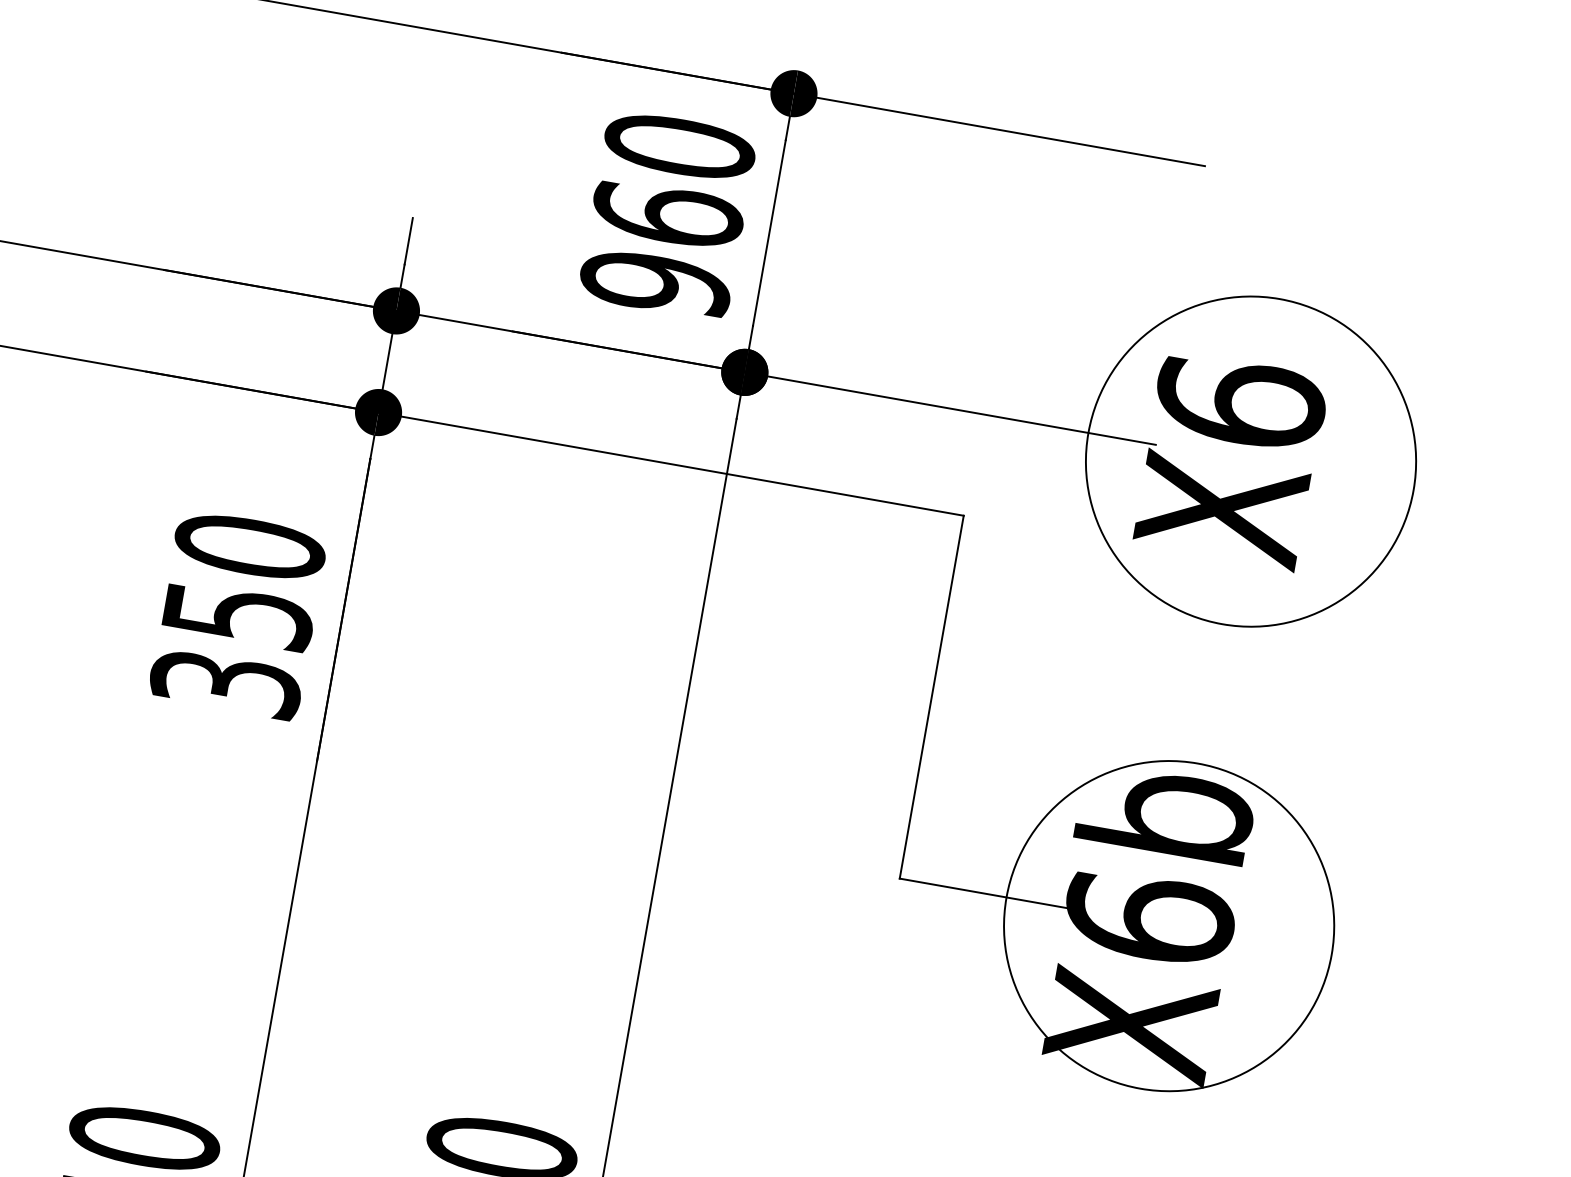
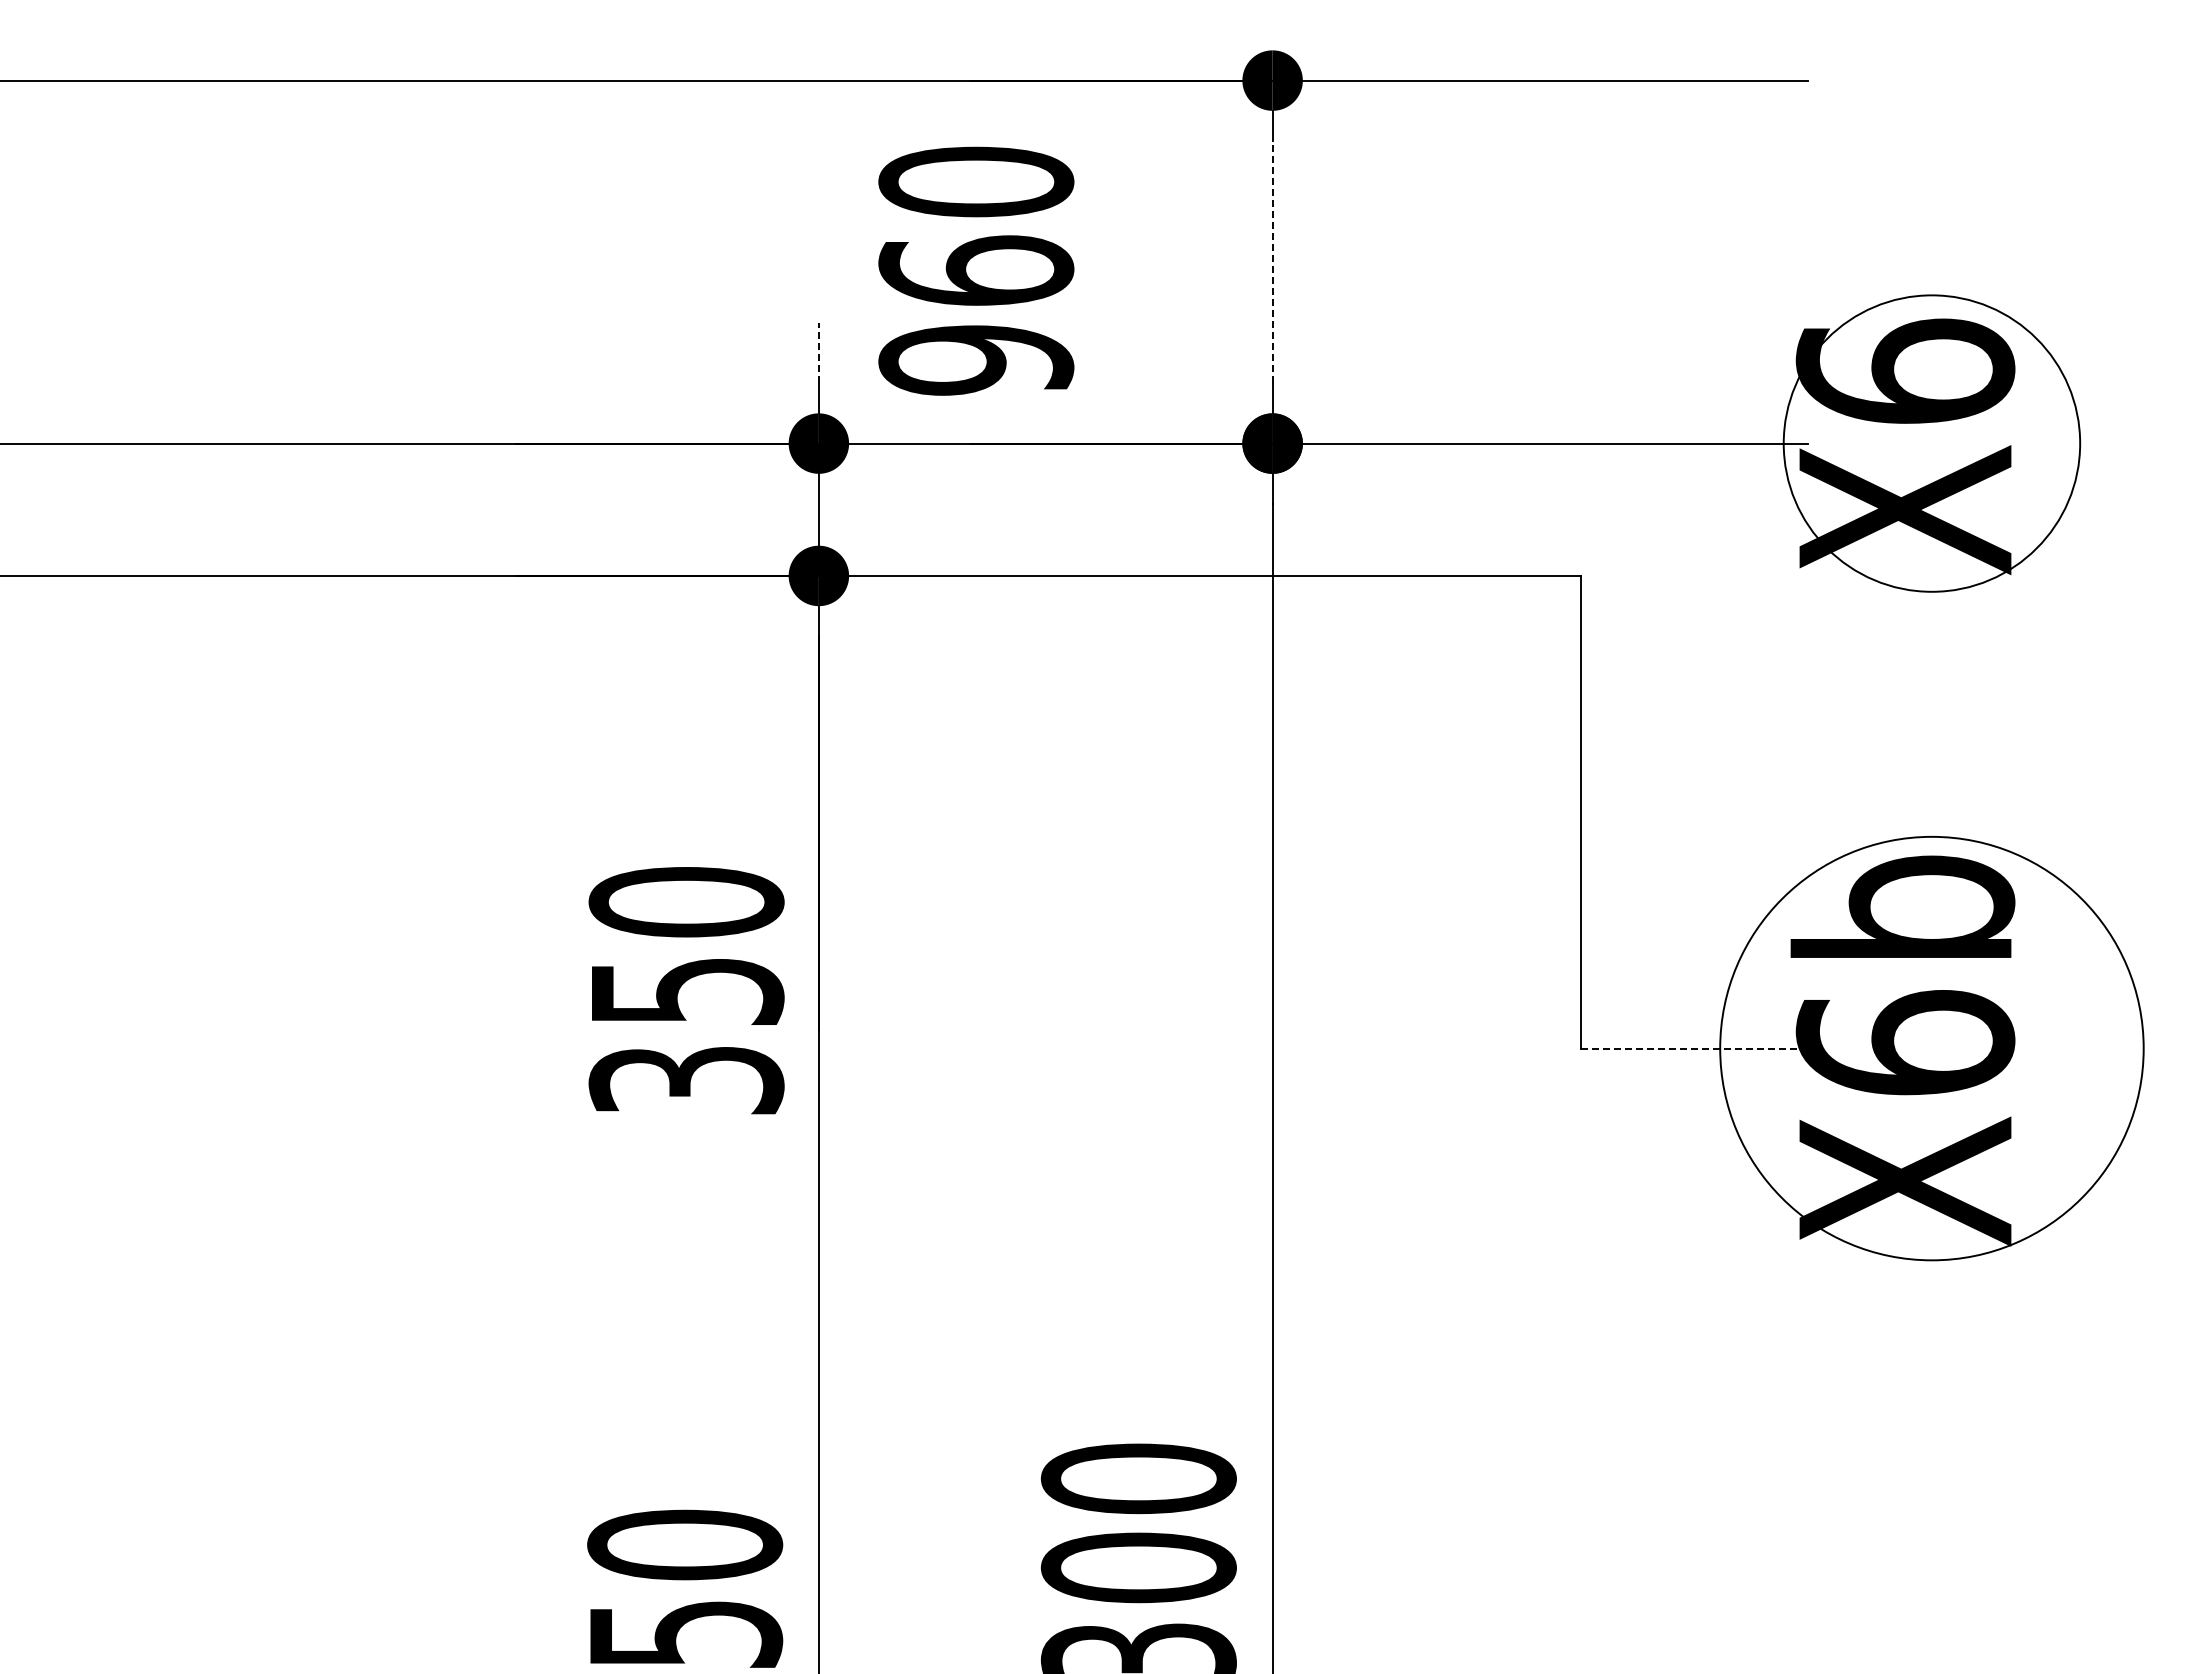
text: (668, 214) -> (976, 270), moved
line: (769, 233) -> (1272, 262), solid -> dashed
line: (408, 240) -> (818, 352), solid -> dashed
circle: (1250, 461) -> (1931, 443), size x0.7
text: (238, 614) -> (686, 990), moved
line: (986, 893) -> (1694, 1048), solid -> dashed

